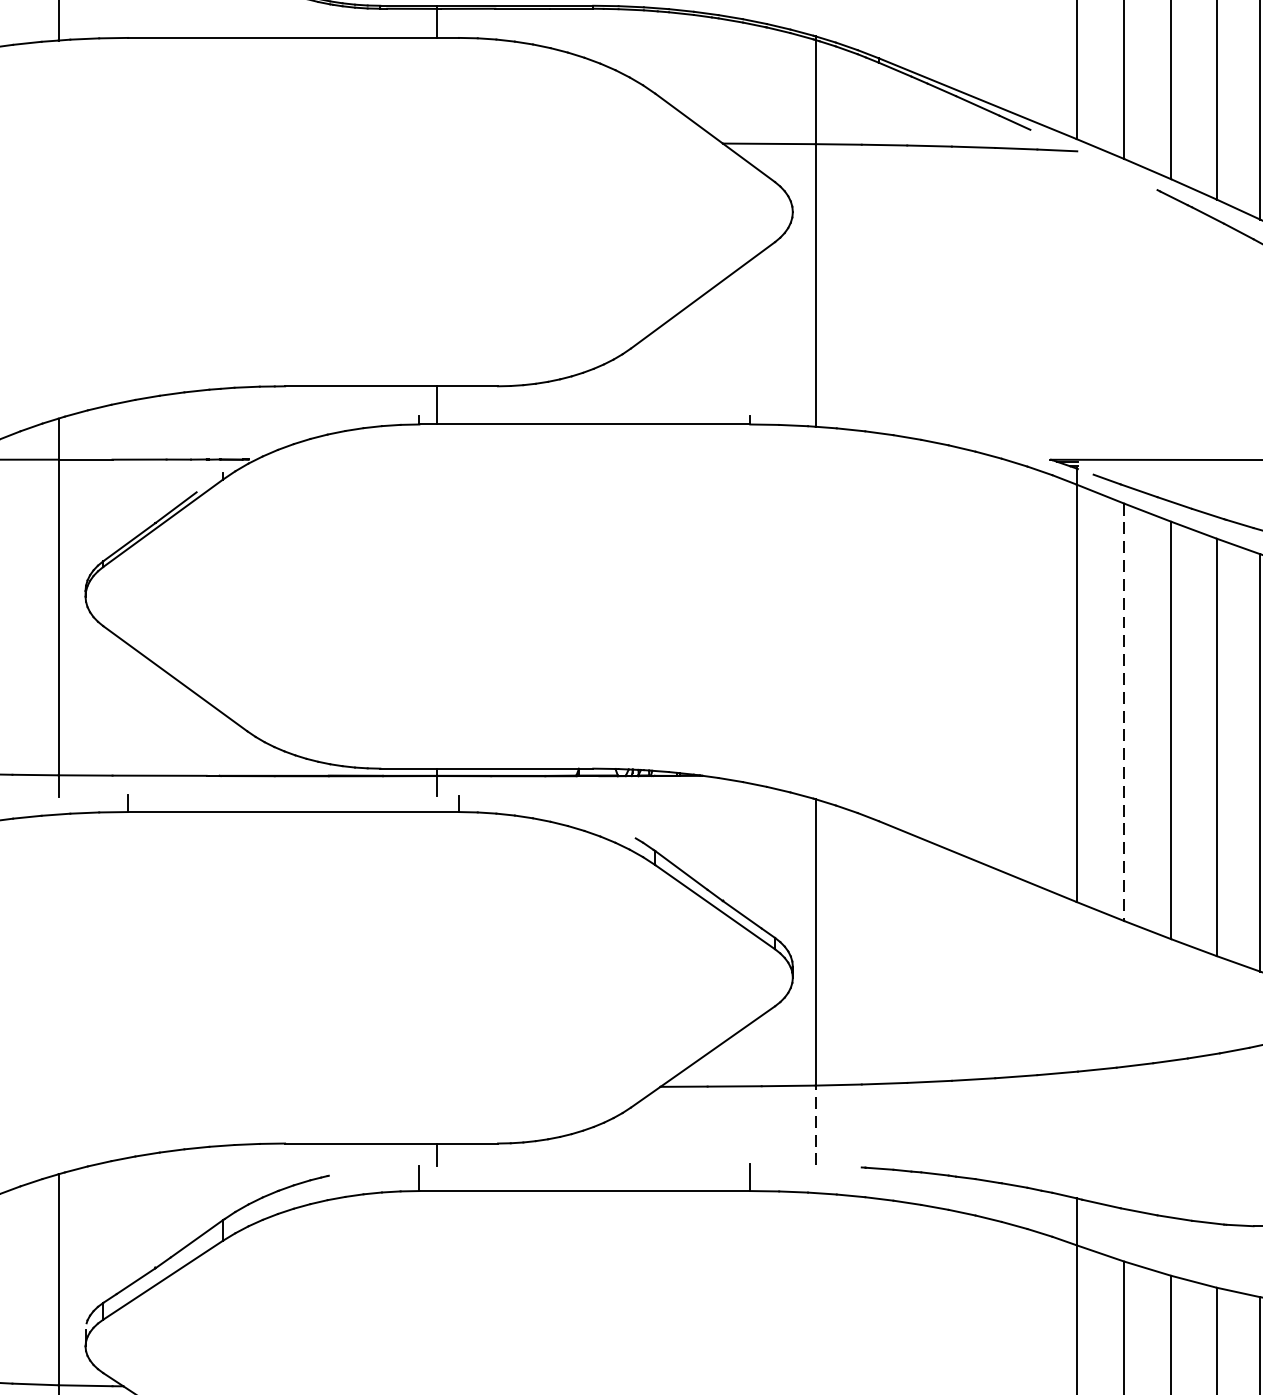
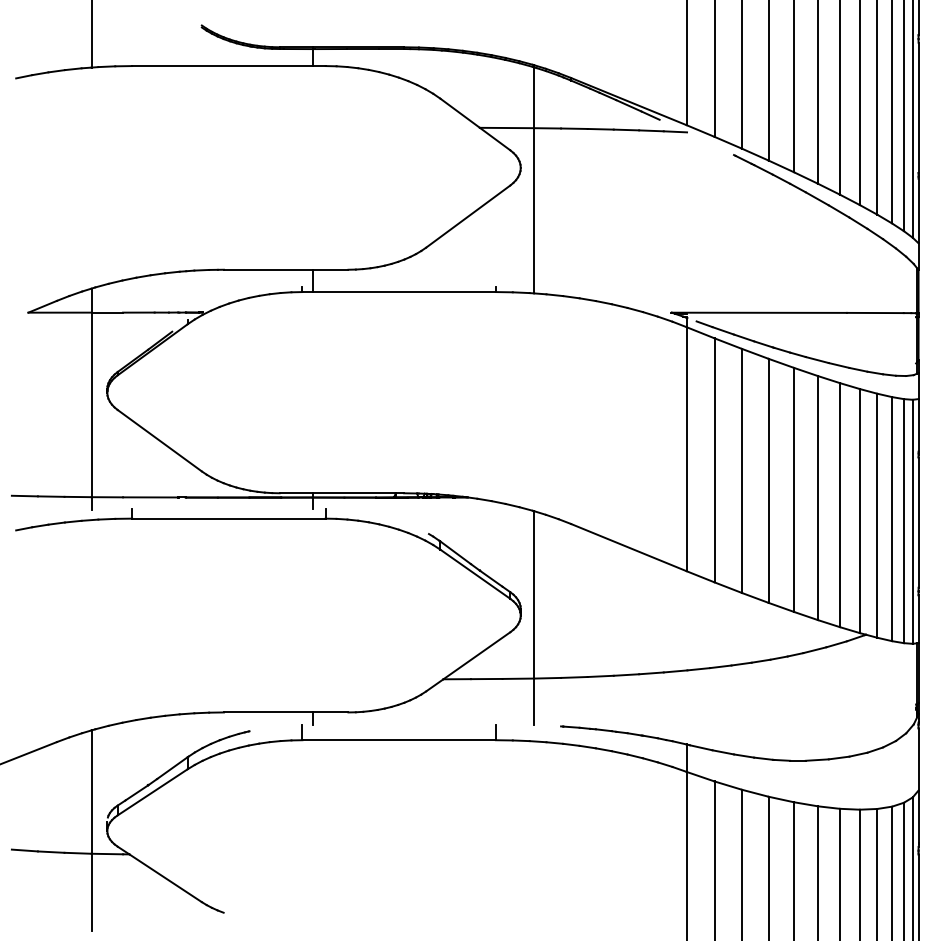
line: (1124, 712) -> (714, 460), dashed -> solid
line: (816, 1124) -> (534, 701), dashed -> solid

